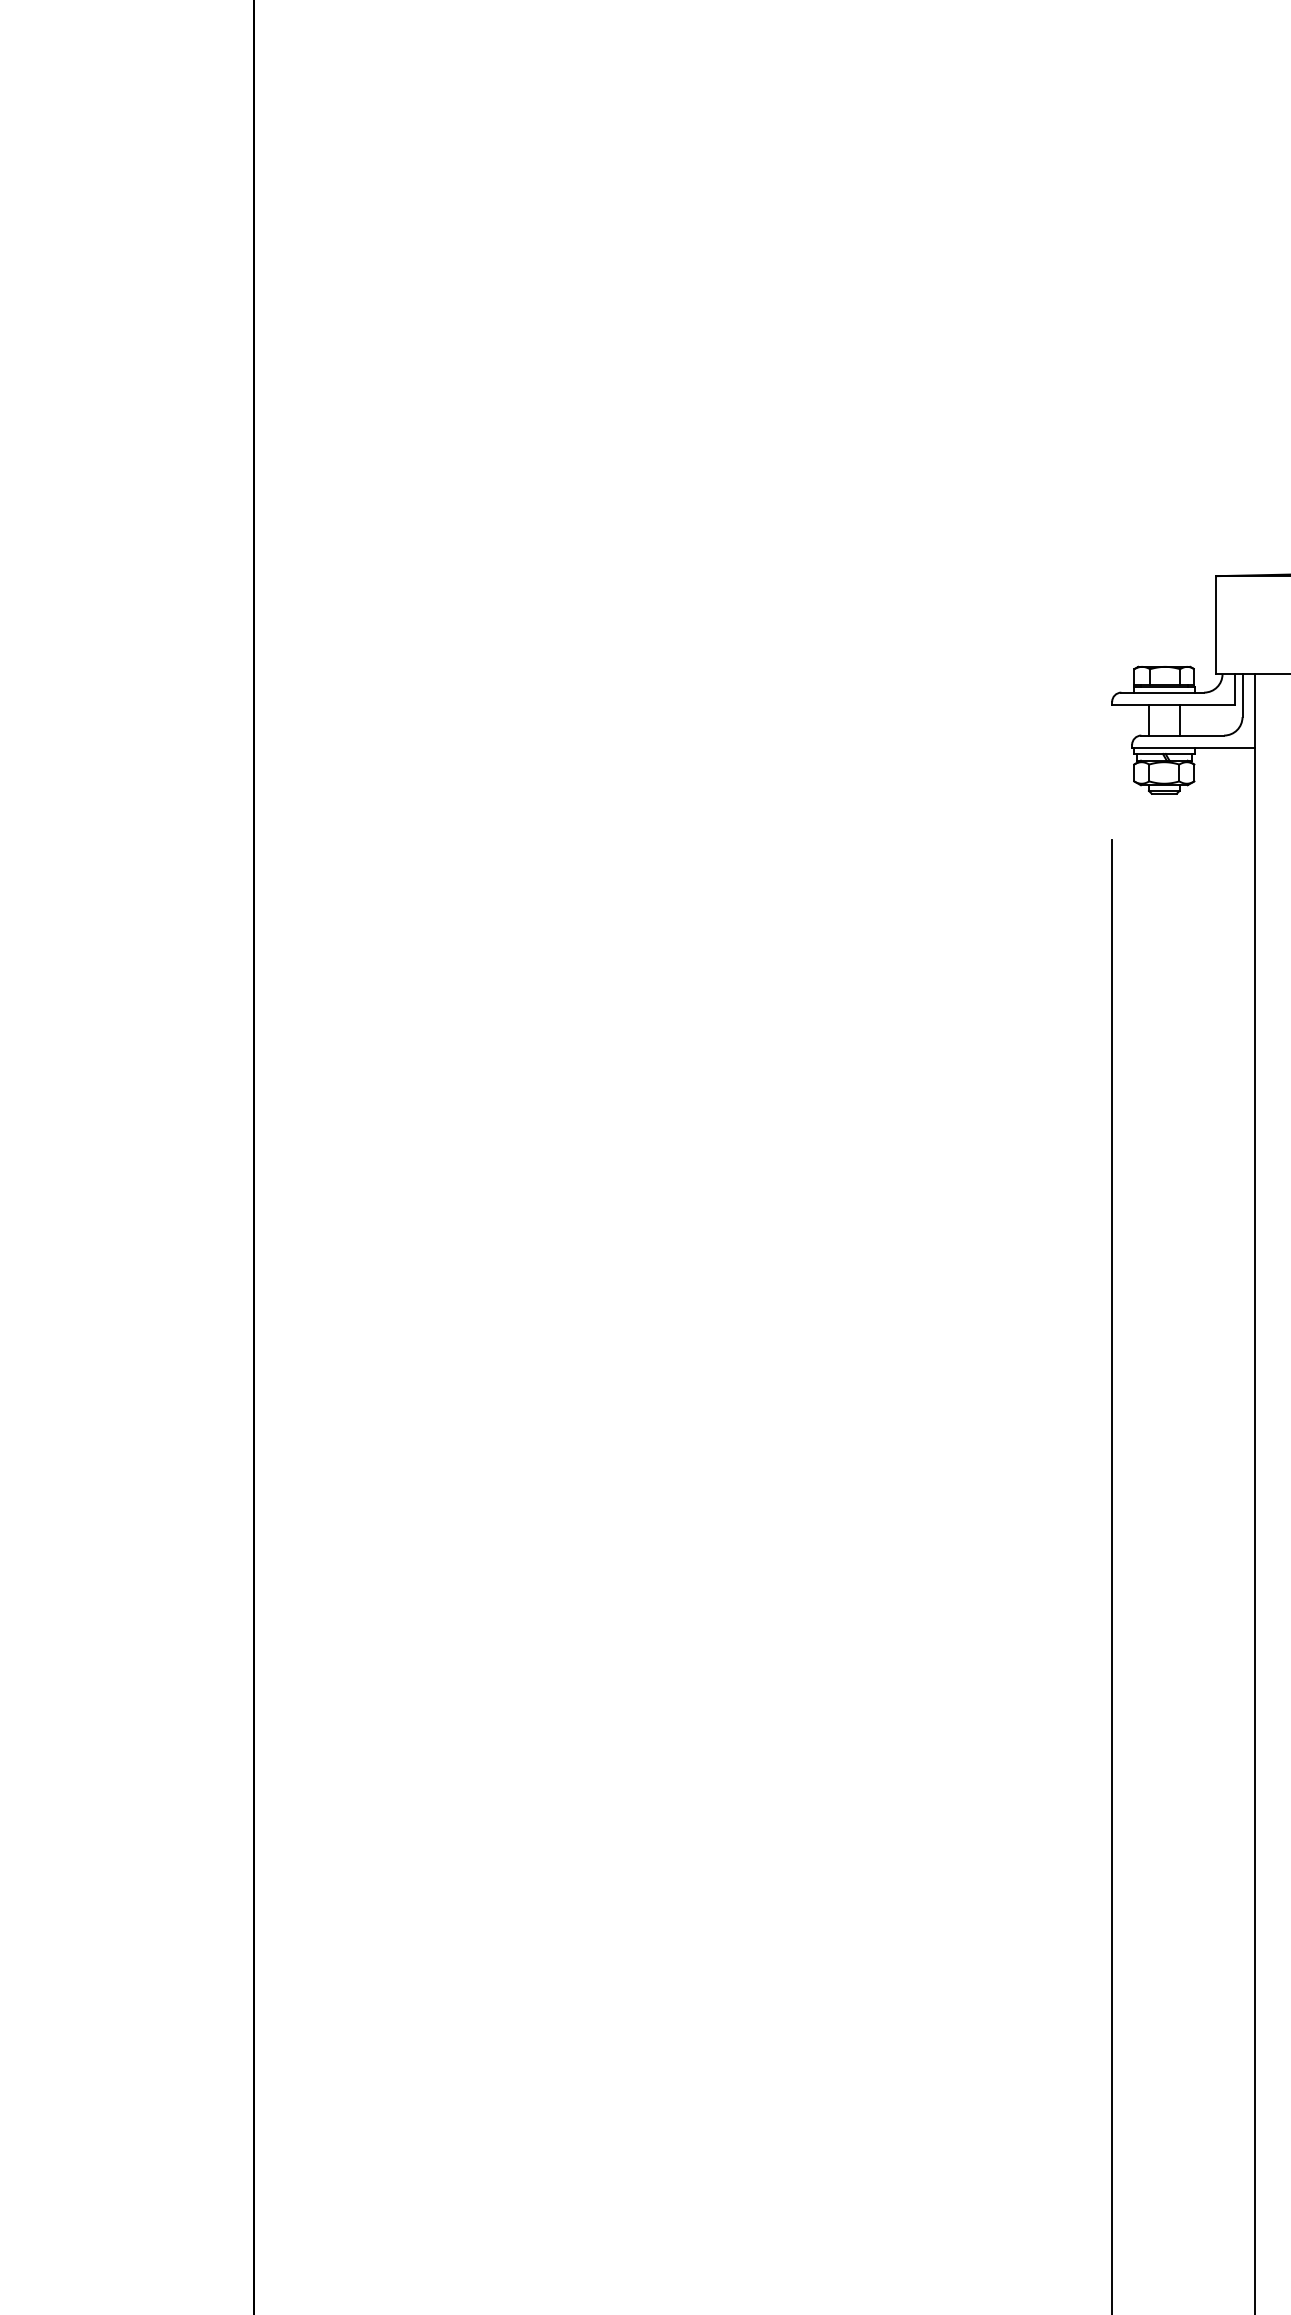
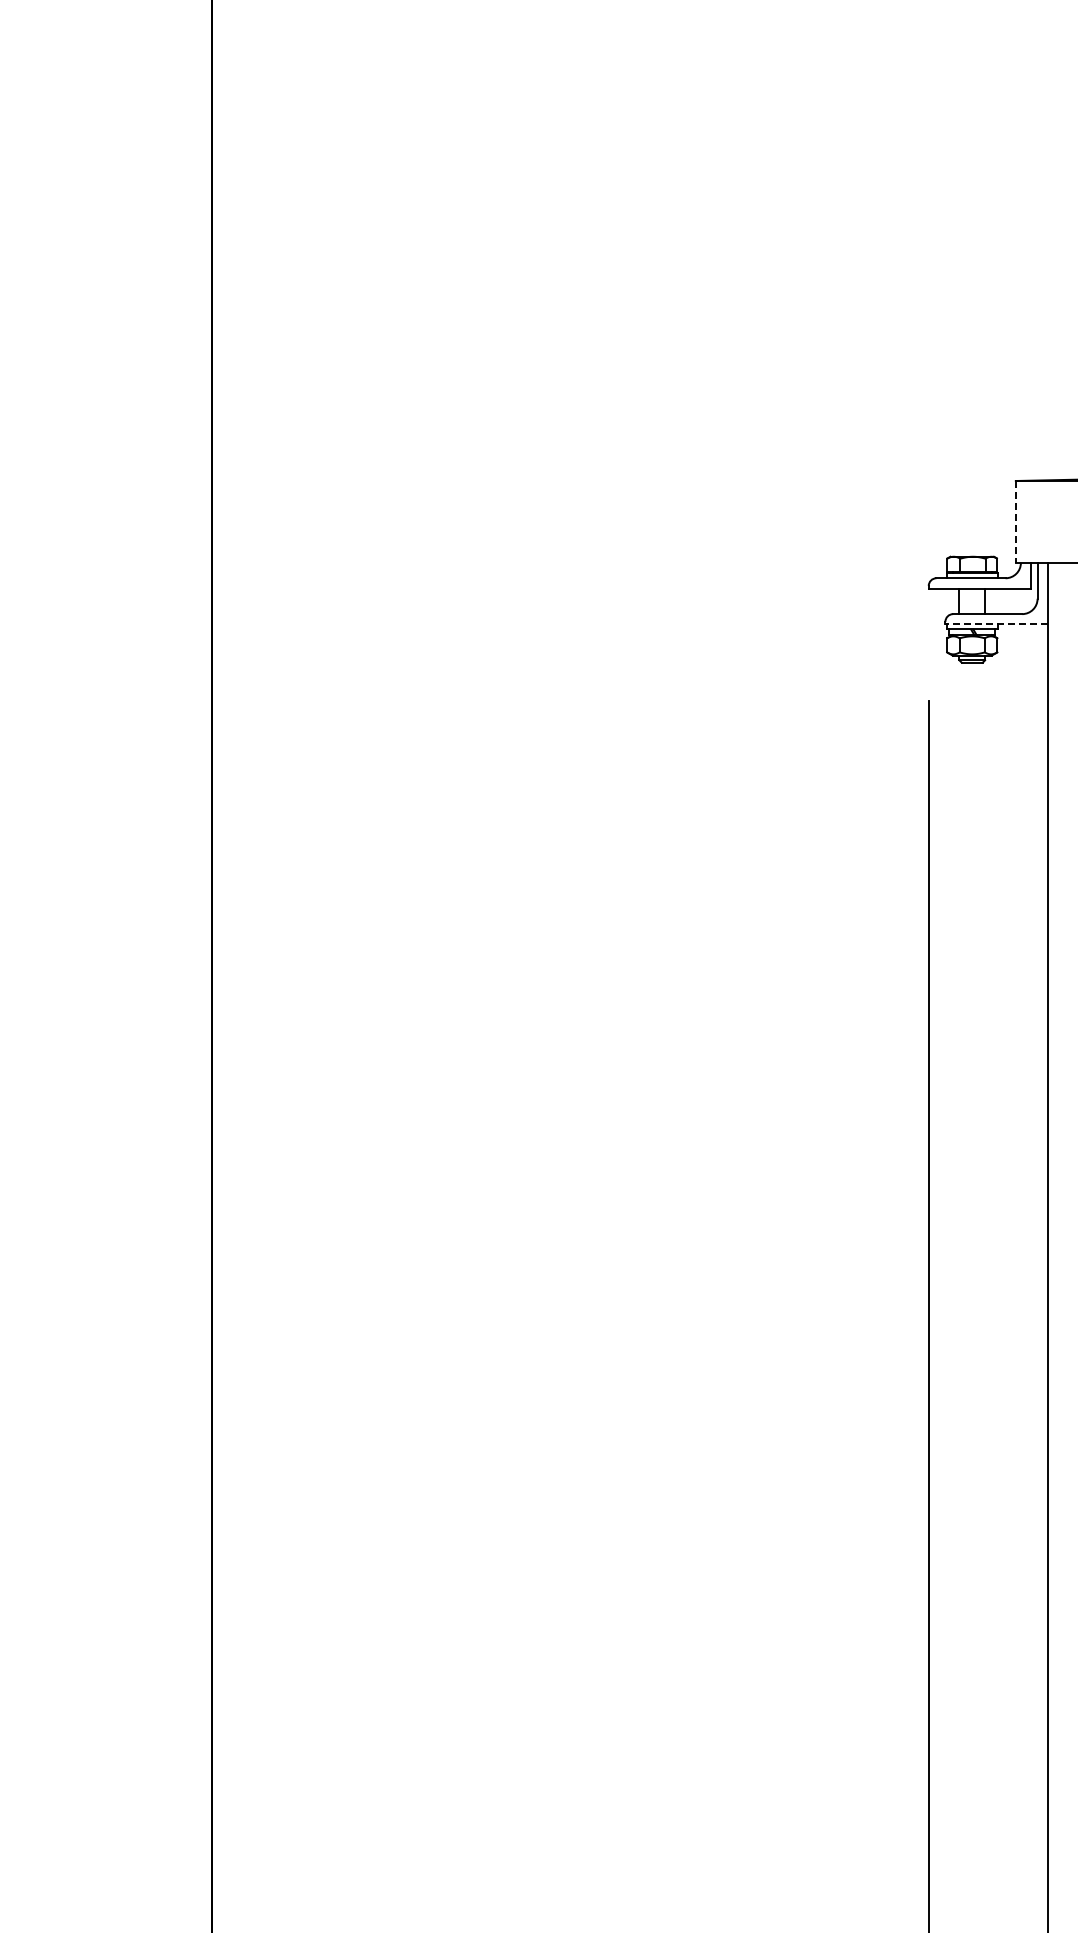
line: (1216, 624) -> (1015, 521), solid -> dashed
line: (1193, 747) -> (996, 624), solid -> dashed

